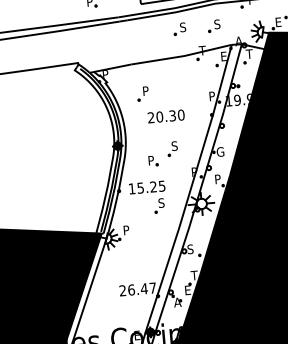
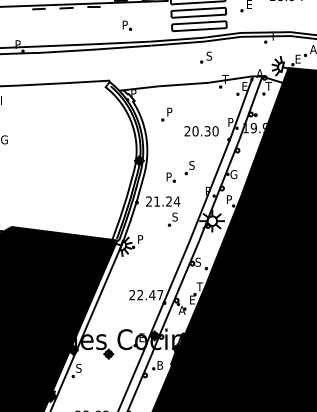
part: (214, 26) -> (238, 57), removed
text: (166, 116) -> (201, 131), moved
text: (147, 187) -> (163, 201), 15.25 -> 21.24
text: (131, 290) -> (140, 295), 26.47 -> 22.47

